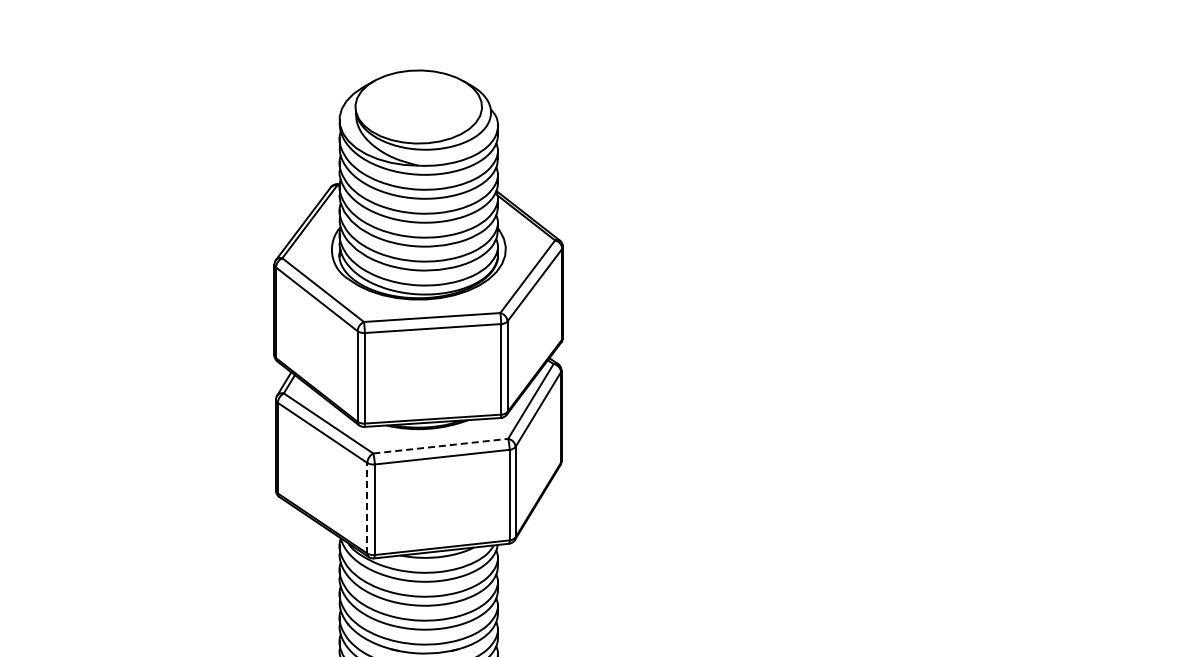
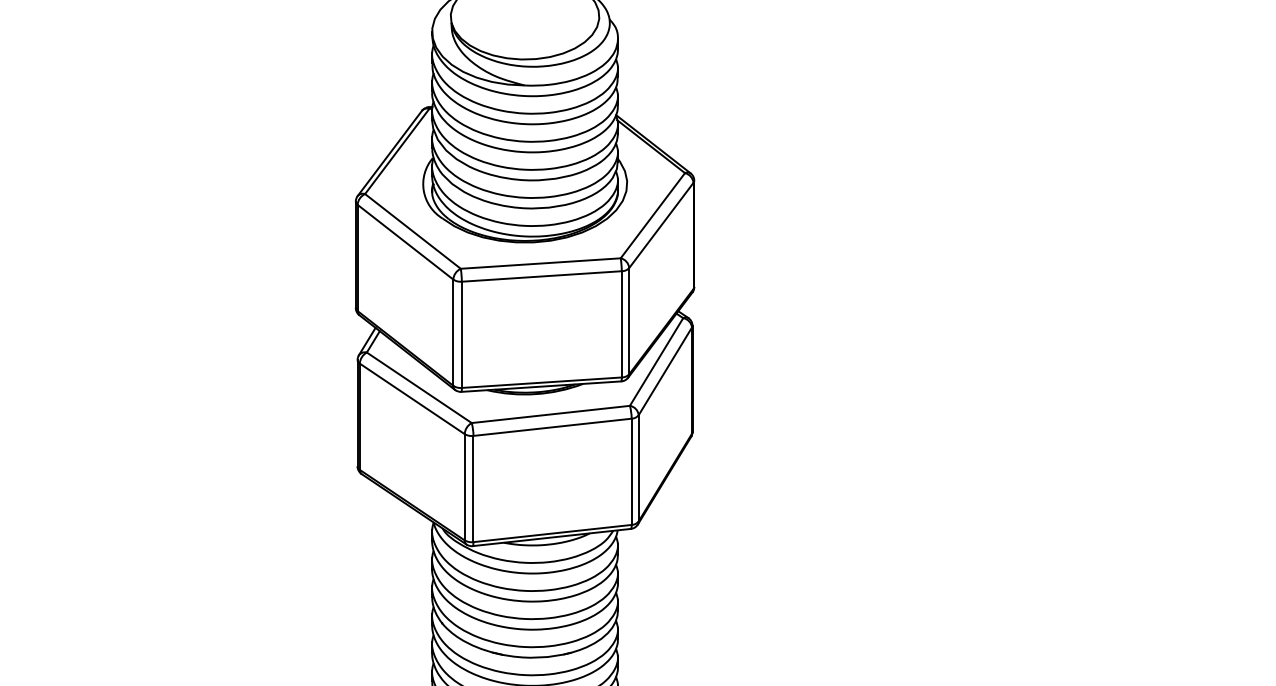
line: (440, 446) -> (550, 414), dashed -> solid
line: (367, 507) -> (464, 486), dashed -> solid

